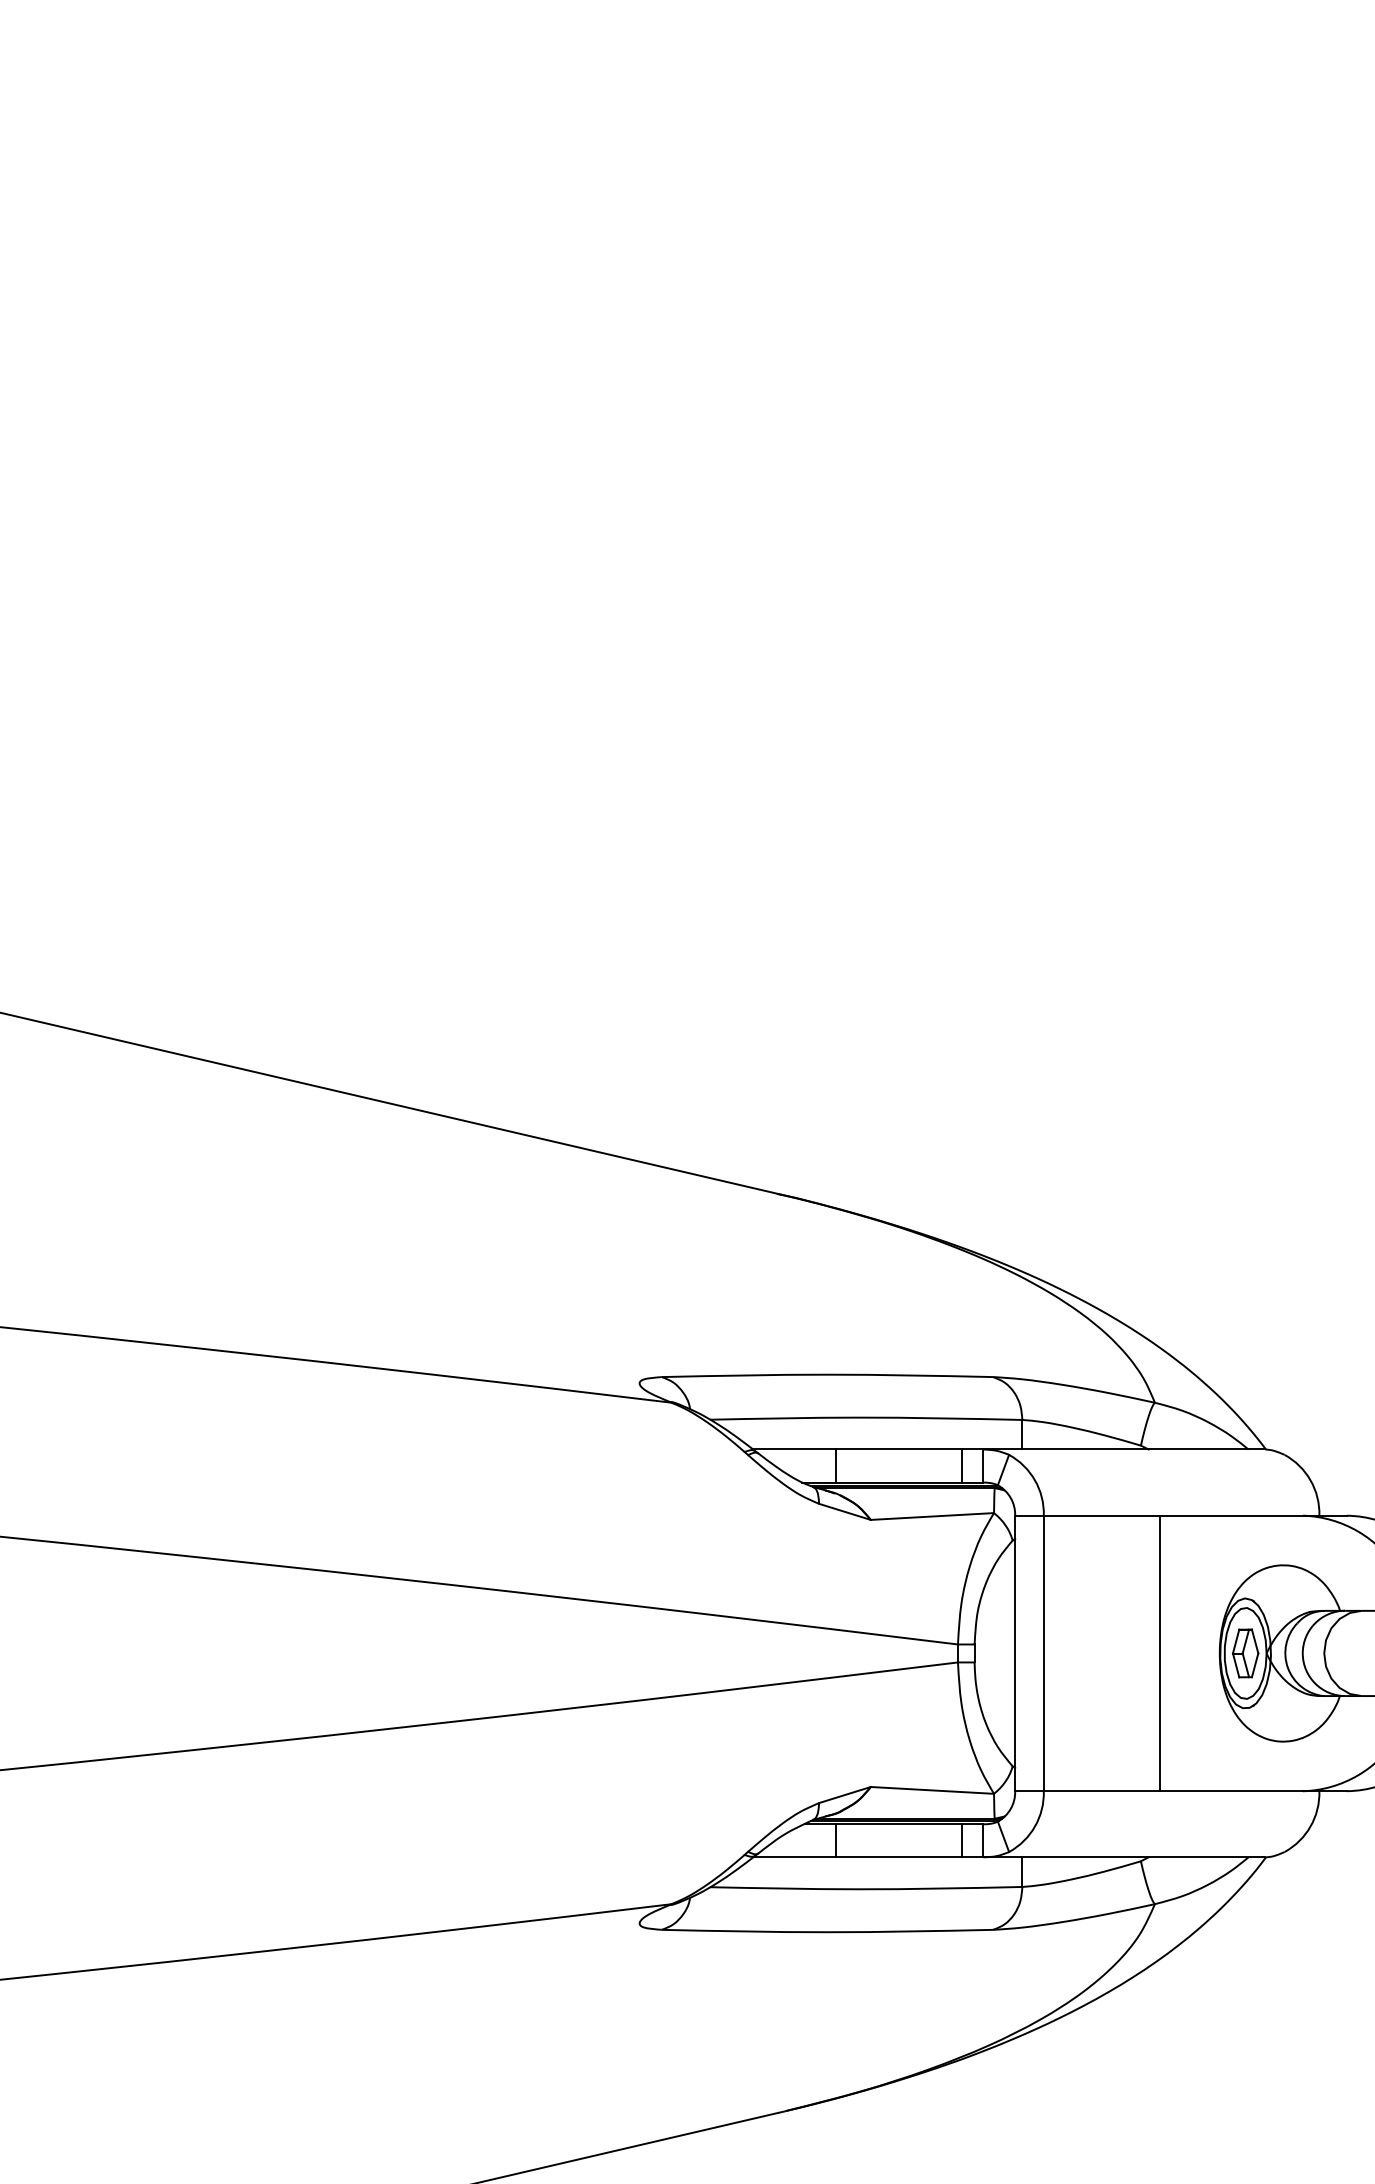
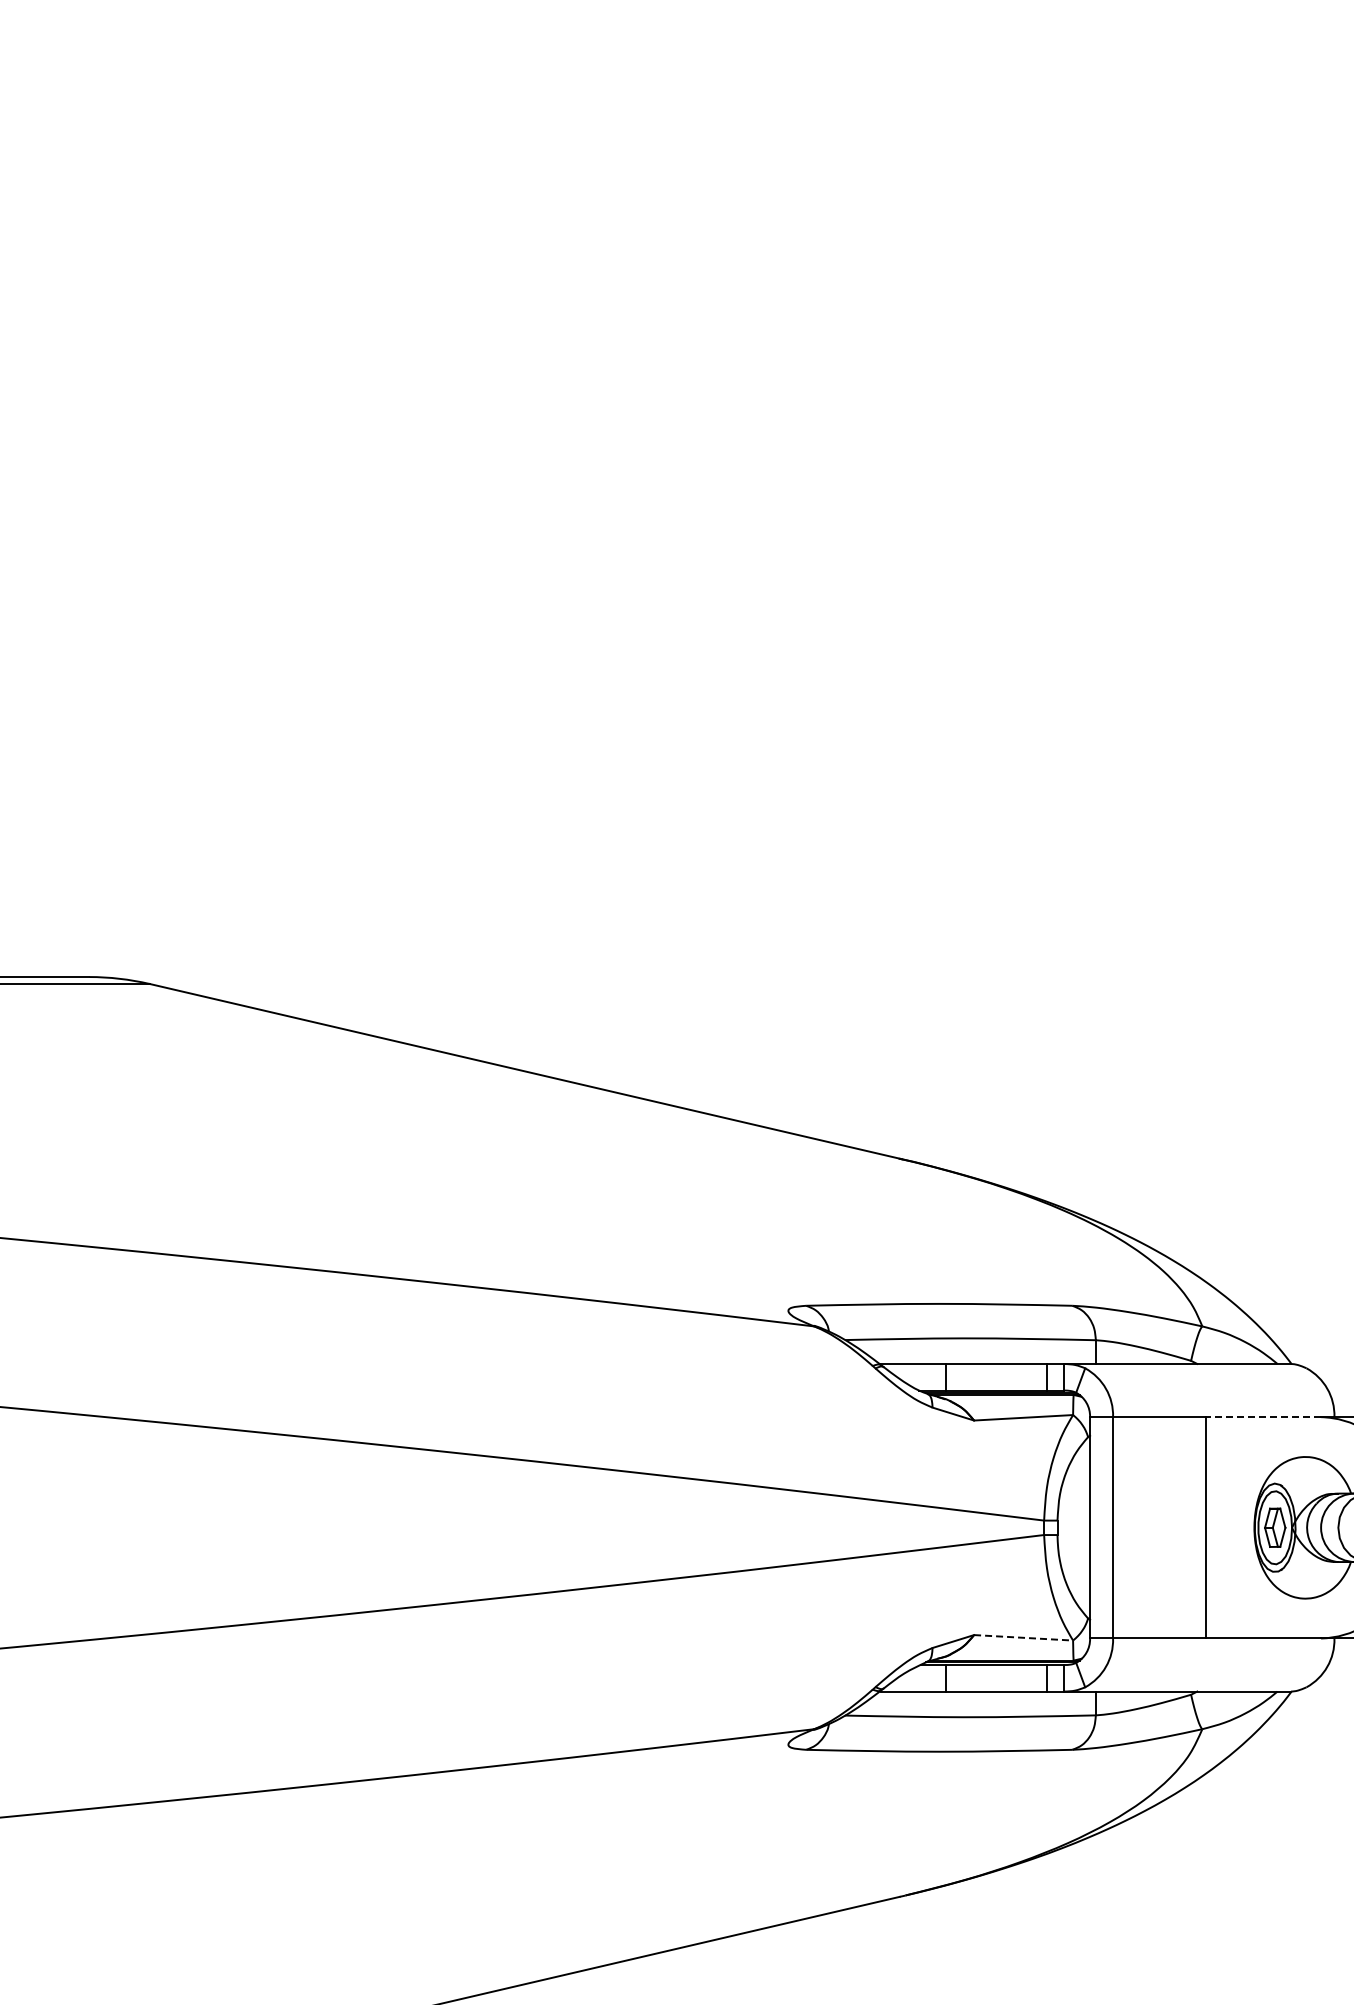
line: (1231, 1516) -> (1263, 1417), solid -> dashed
line: (932, 1790) -> (1023, 1637), solid -> dashed

